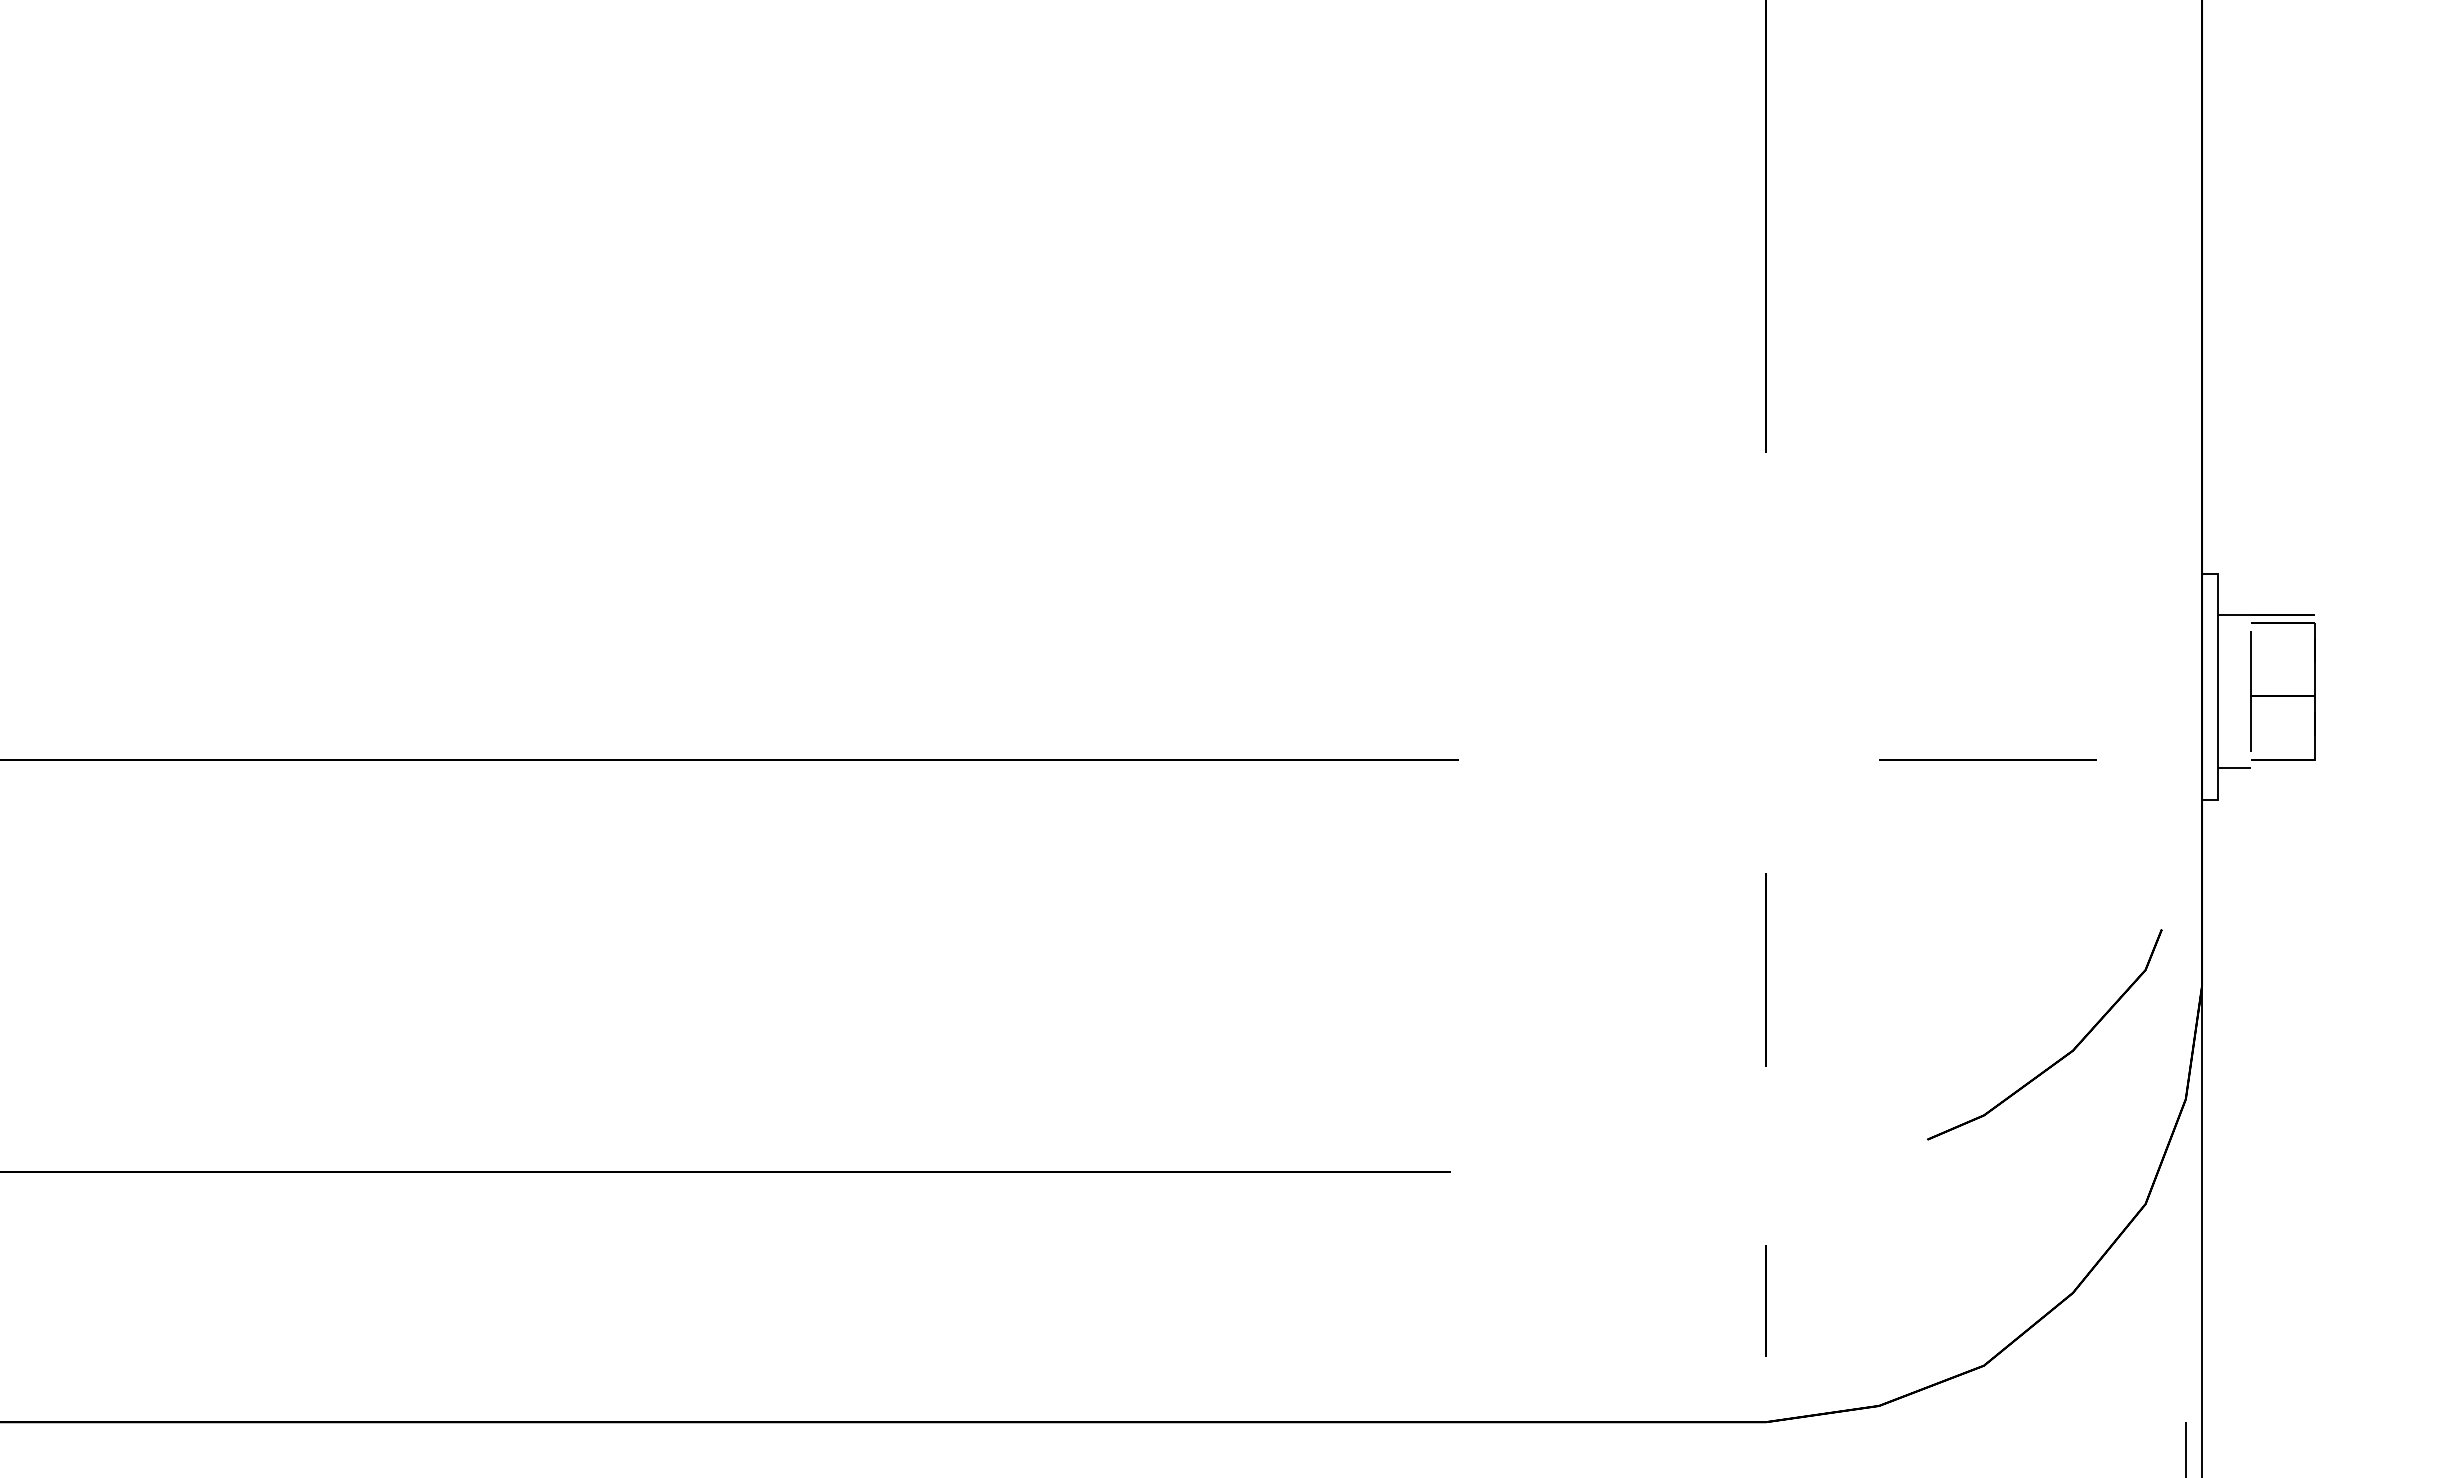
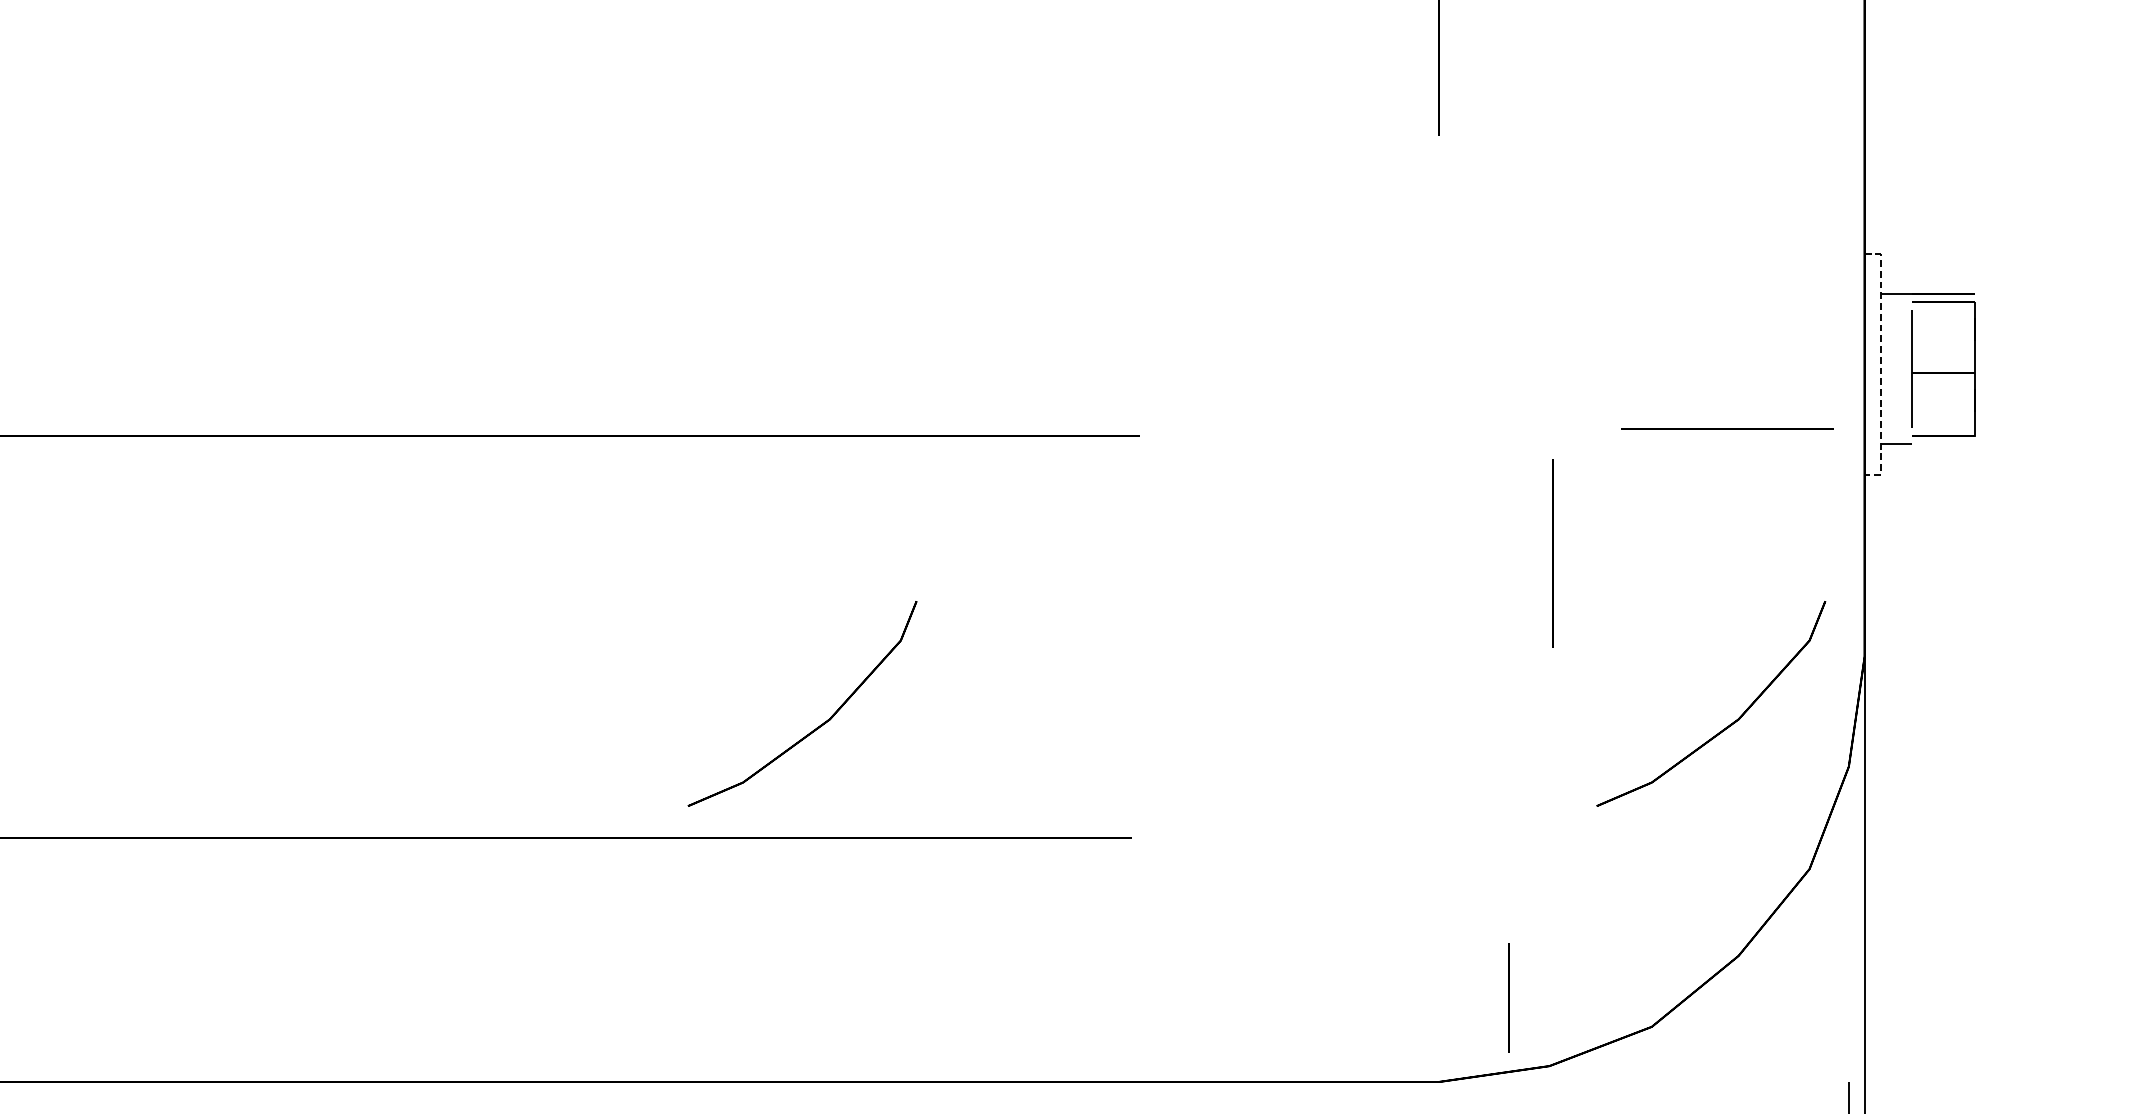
line: (2218, 687) -> (1880, 364), solid -> dashed
line: (1987, 759) -> (1726, 428), moved
line: (1765, 969) -> (1552, 553), moved
part: (1130, 1057) -> (818, 726), added
line: (1765, 1300) -> (1507, 997), moved

